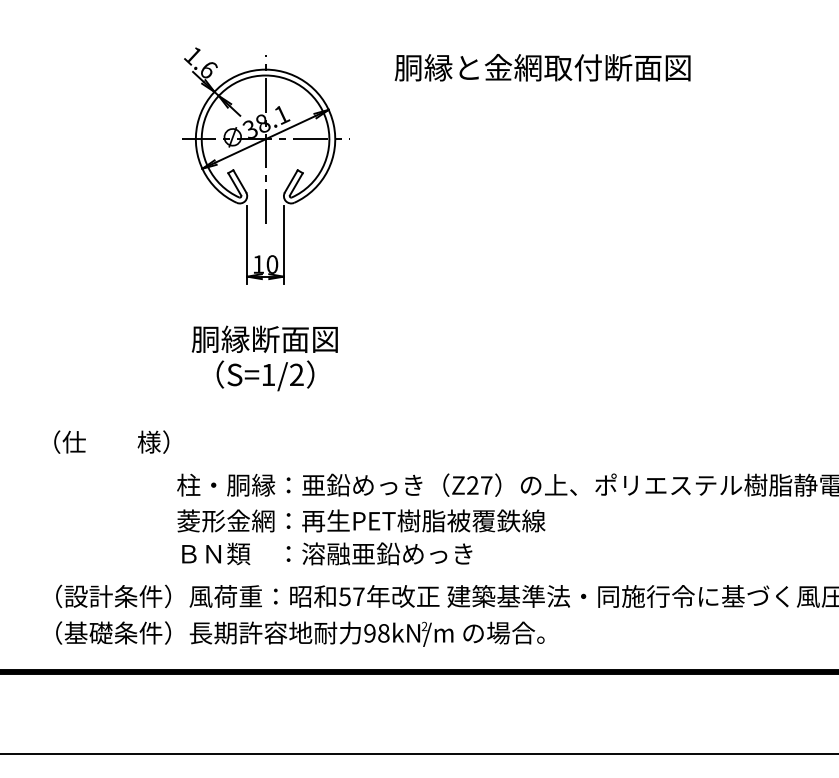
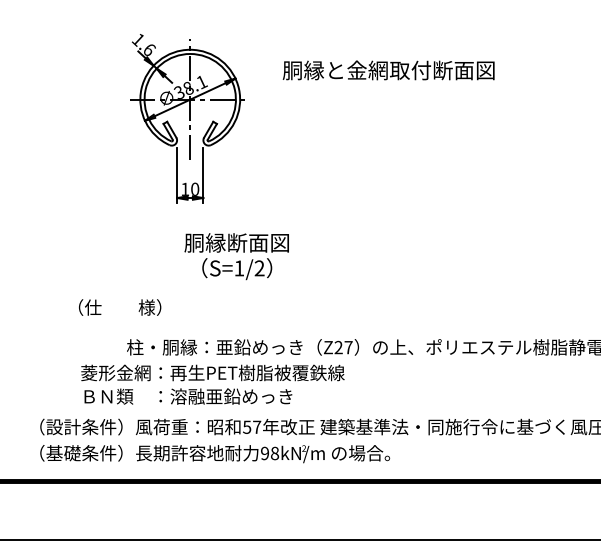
text: (542, 67) -> (388, 70), moved
text: (264, 358) -> (236, 256), moved
text: (112, 442) -> (120, 307), moved
text: (360, 537) -> (212, 384), moved

